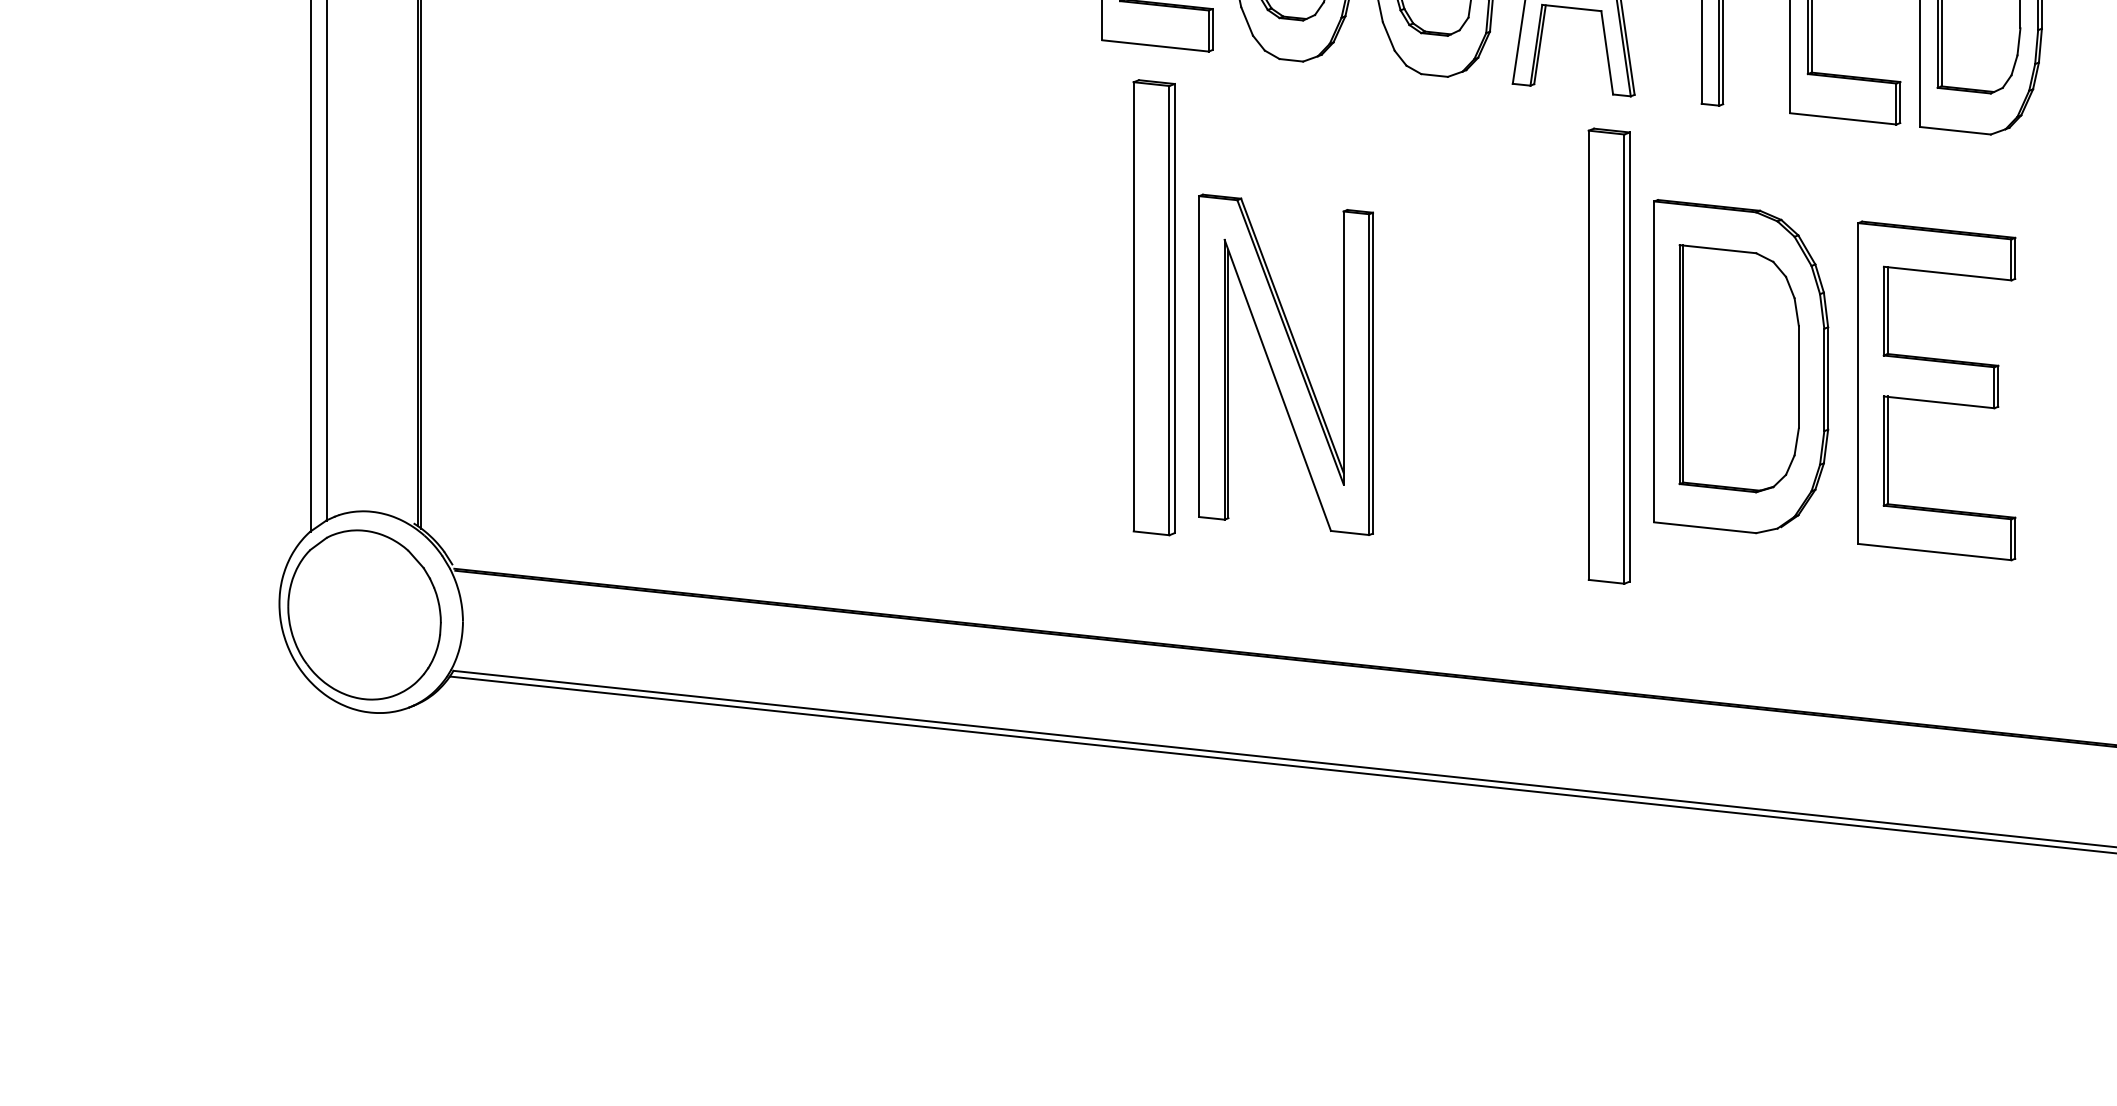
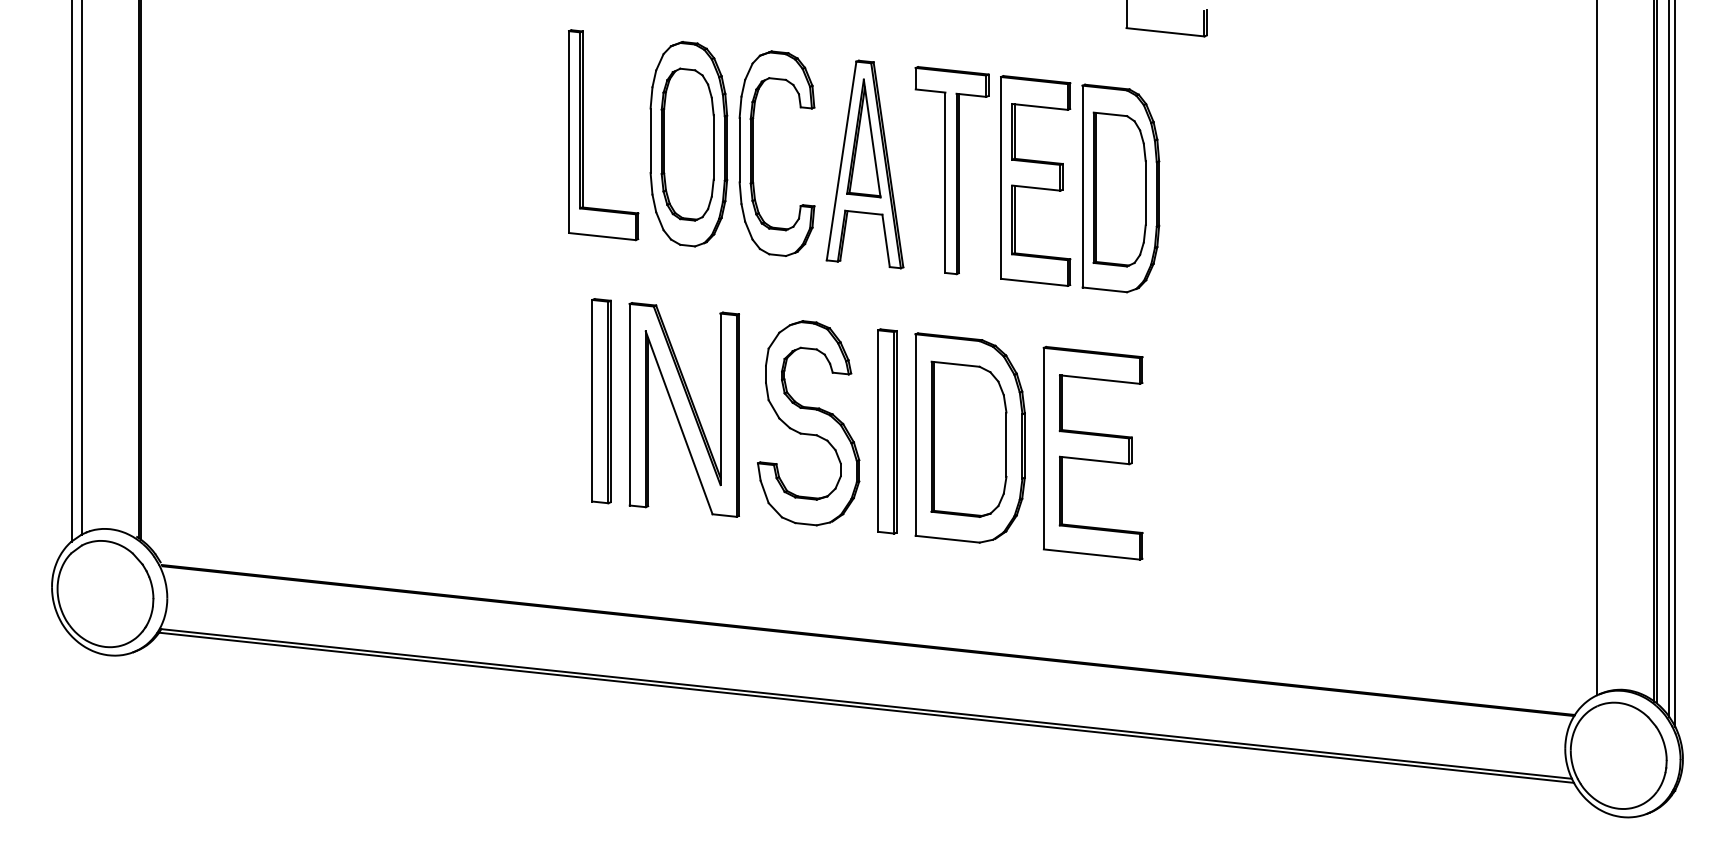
part: (1154, 308) -> (601, 401), size x0.71
part: (1483, 343) -> (808, 423), added
part: (1609, 356) -> (887, 431), size x0.71
part: (1284, 364) -> (683, 409), moved

